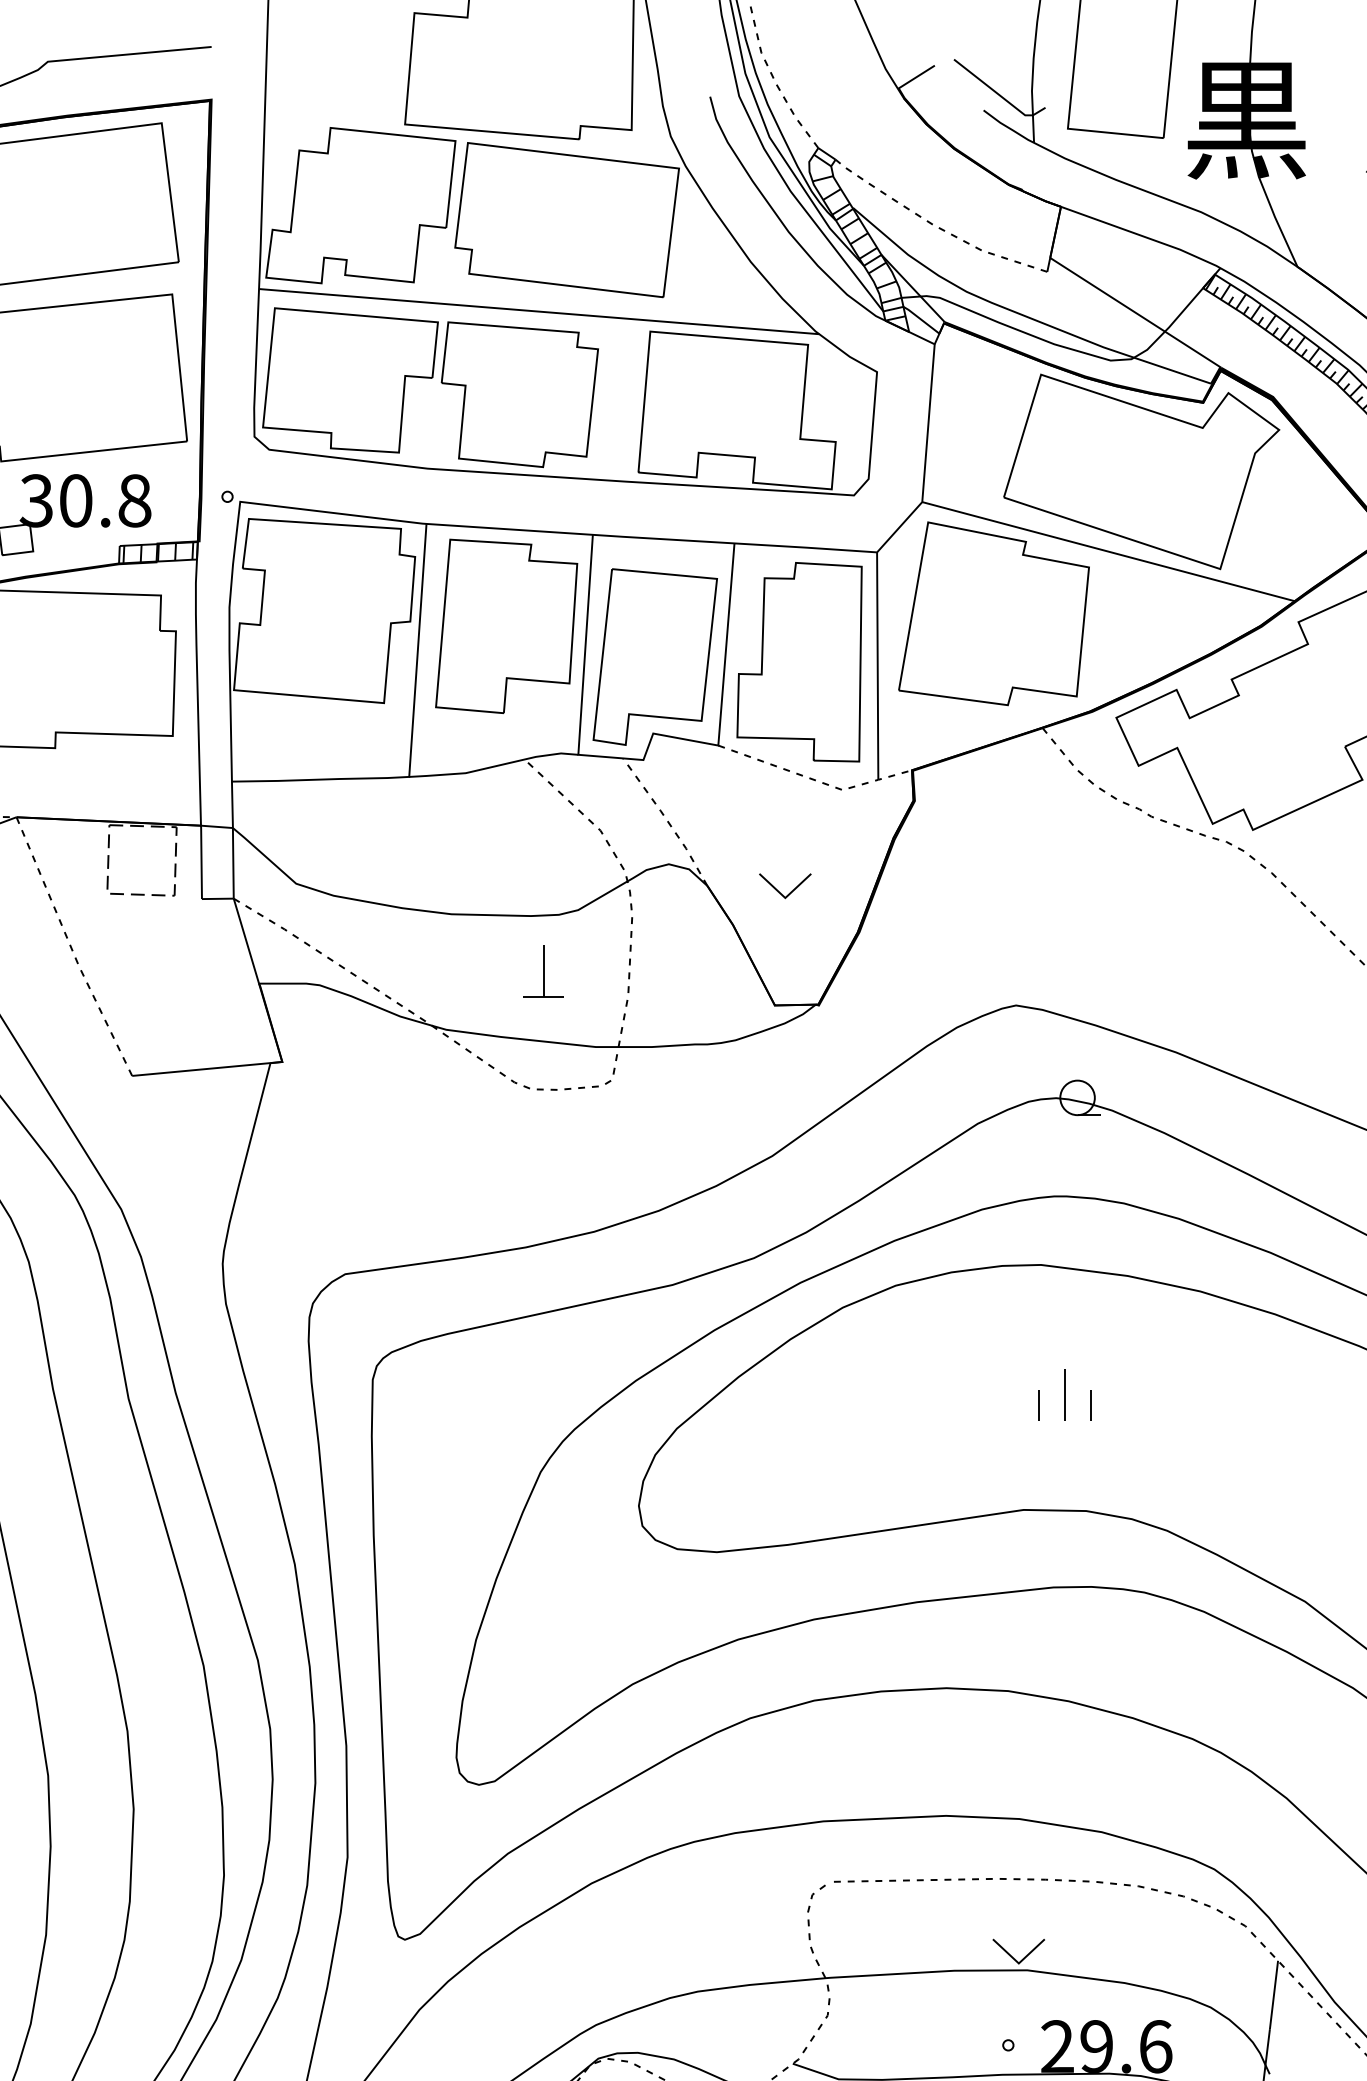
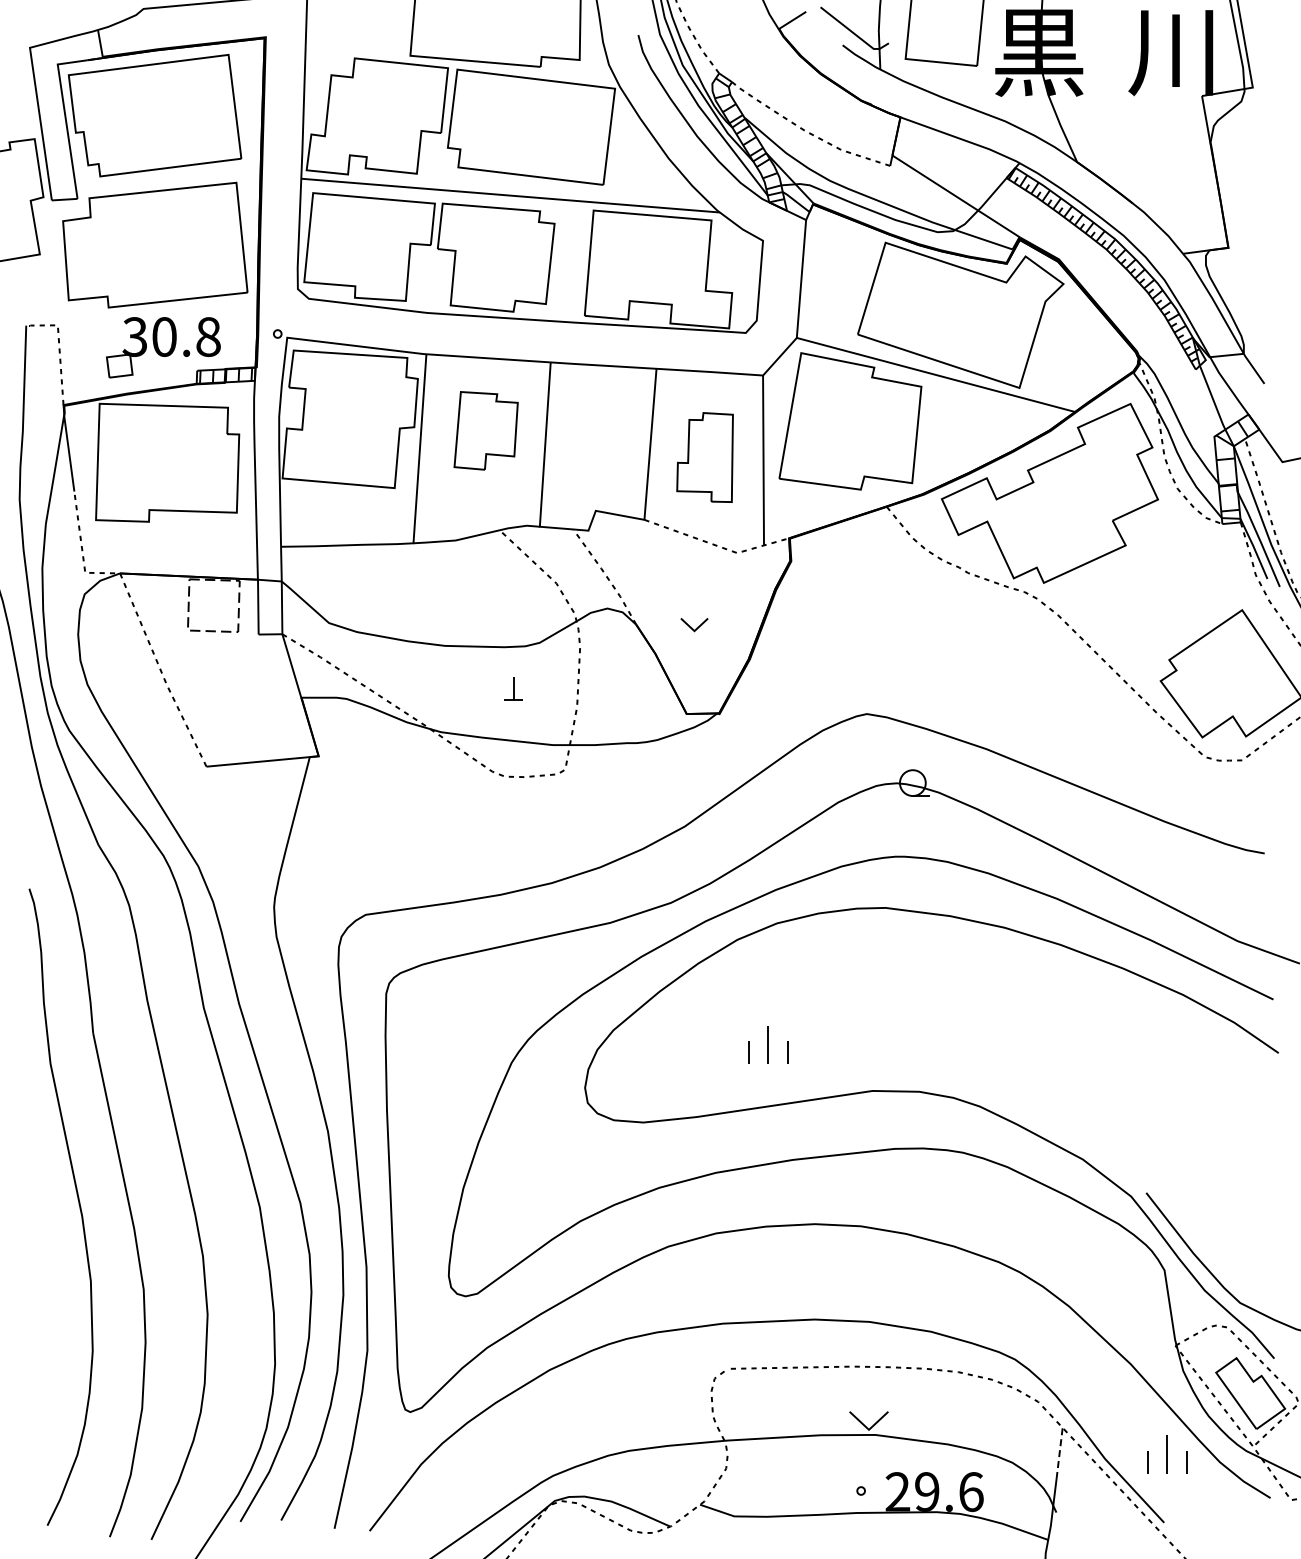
part: (505, 625) -> (485, 430), size x0.6
part: (655, 656) -> (597, 453), removed
part: (798, 662) -> (704, 457), size x0.6
part: (785, 885) -> (694, 624), size x0.7
part: (543, 971) -> (513, 688), size x0.6
part: (1065, 1394) -> (768, 1044), moved
line: (1273, 1995) -> (1059, 1453), solid -> dashed

